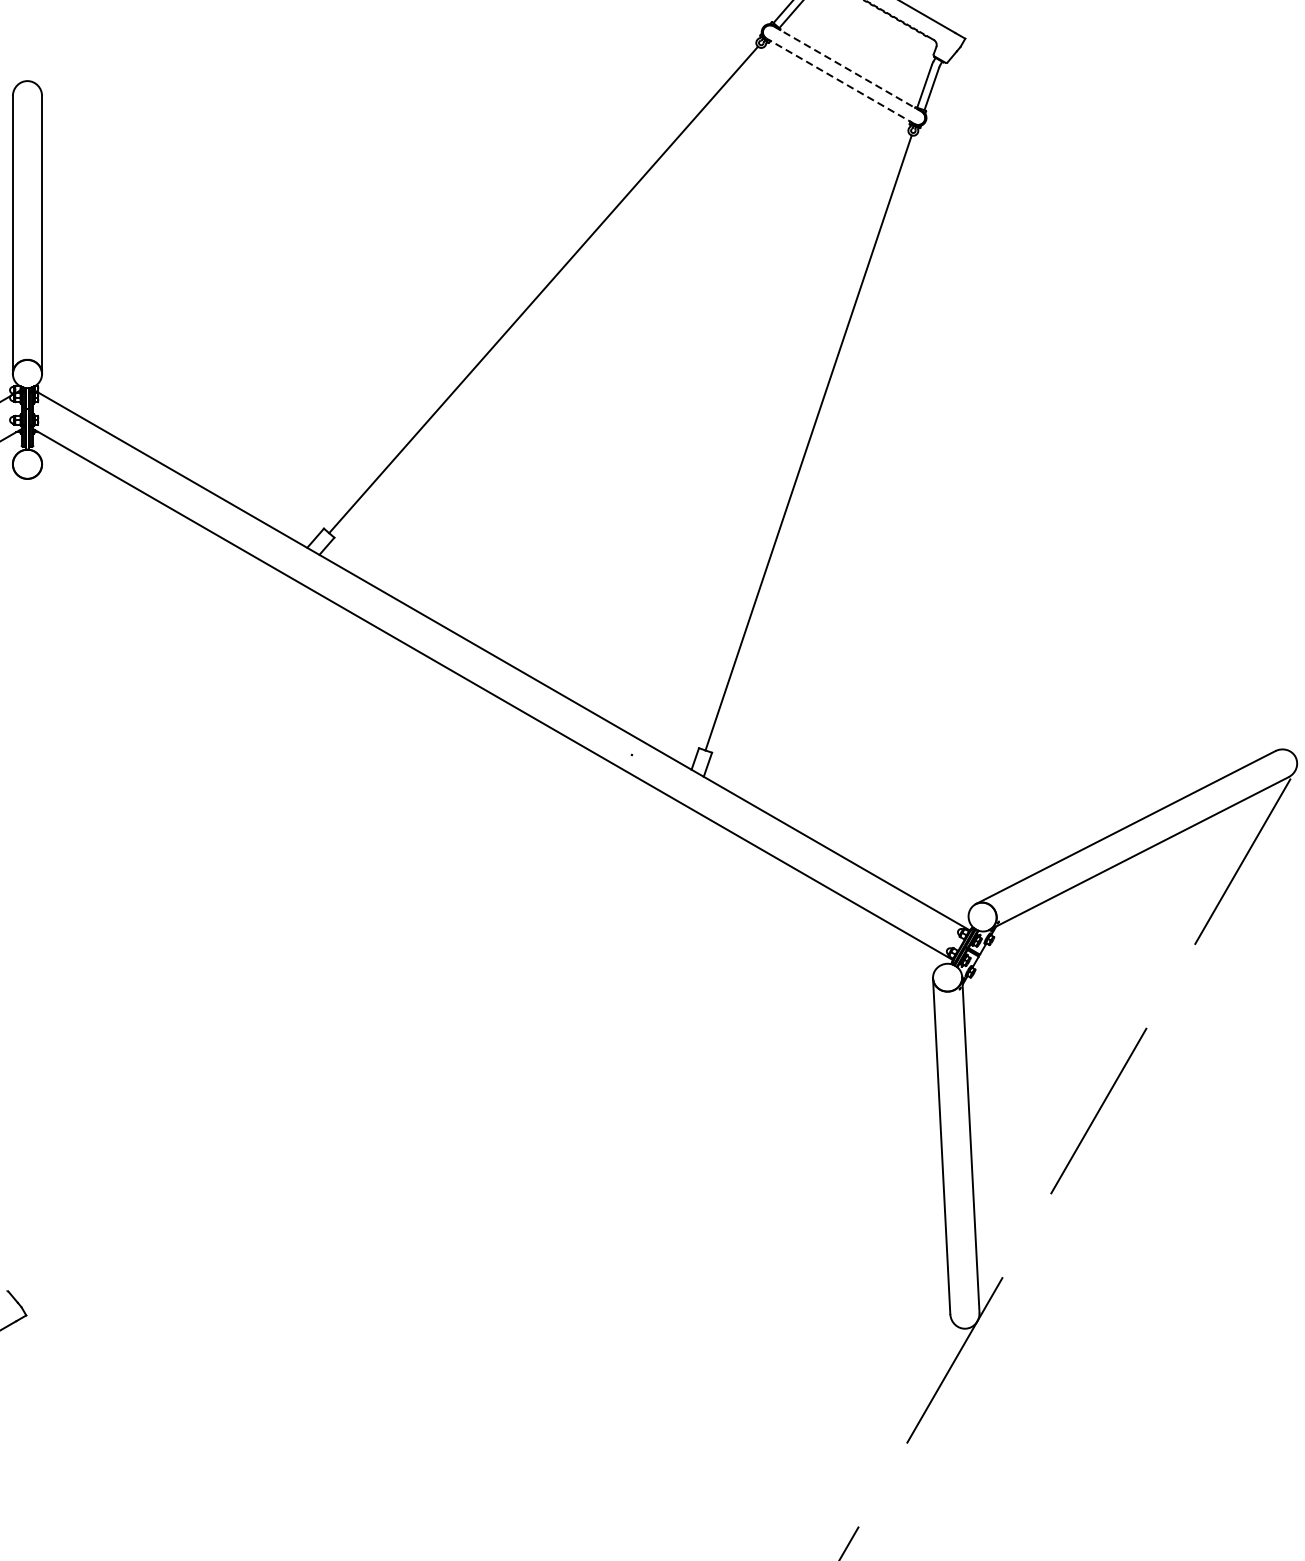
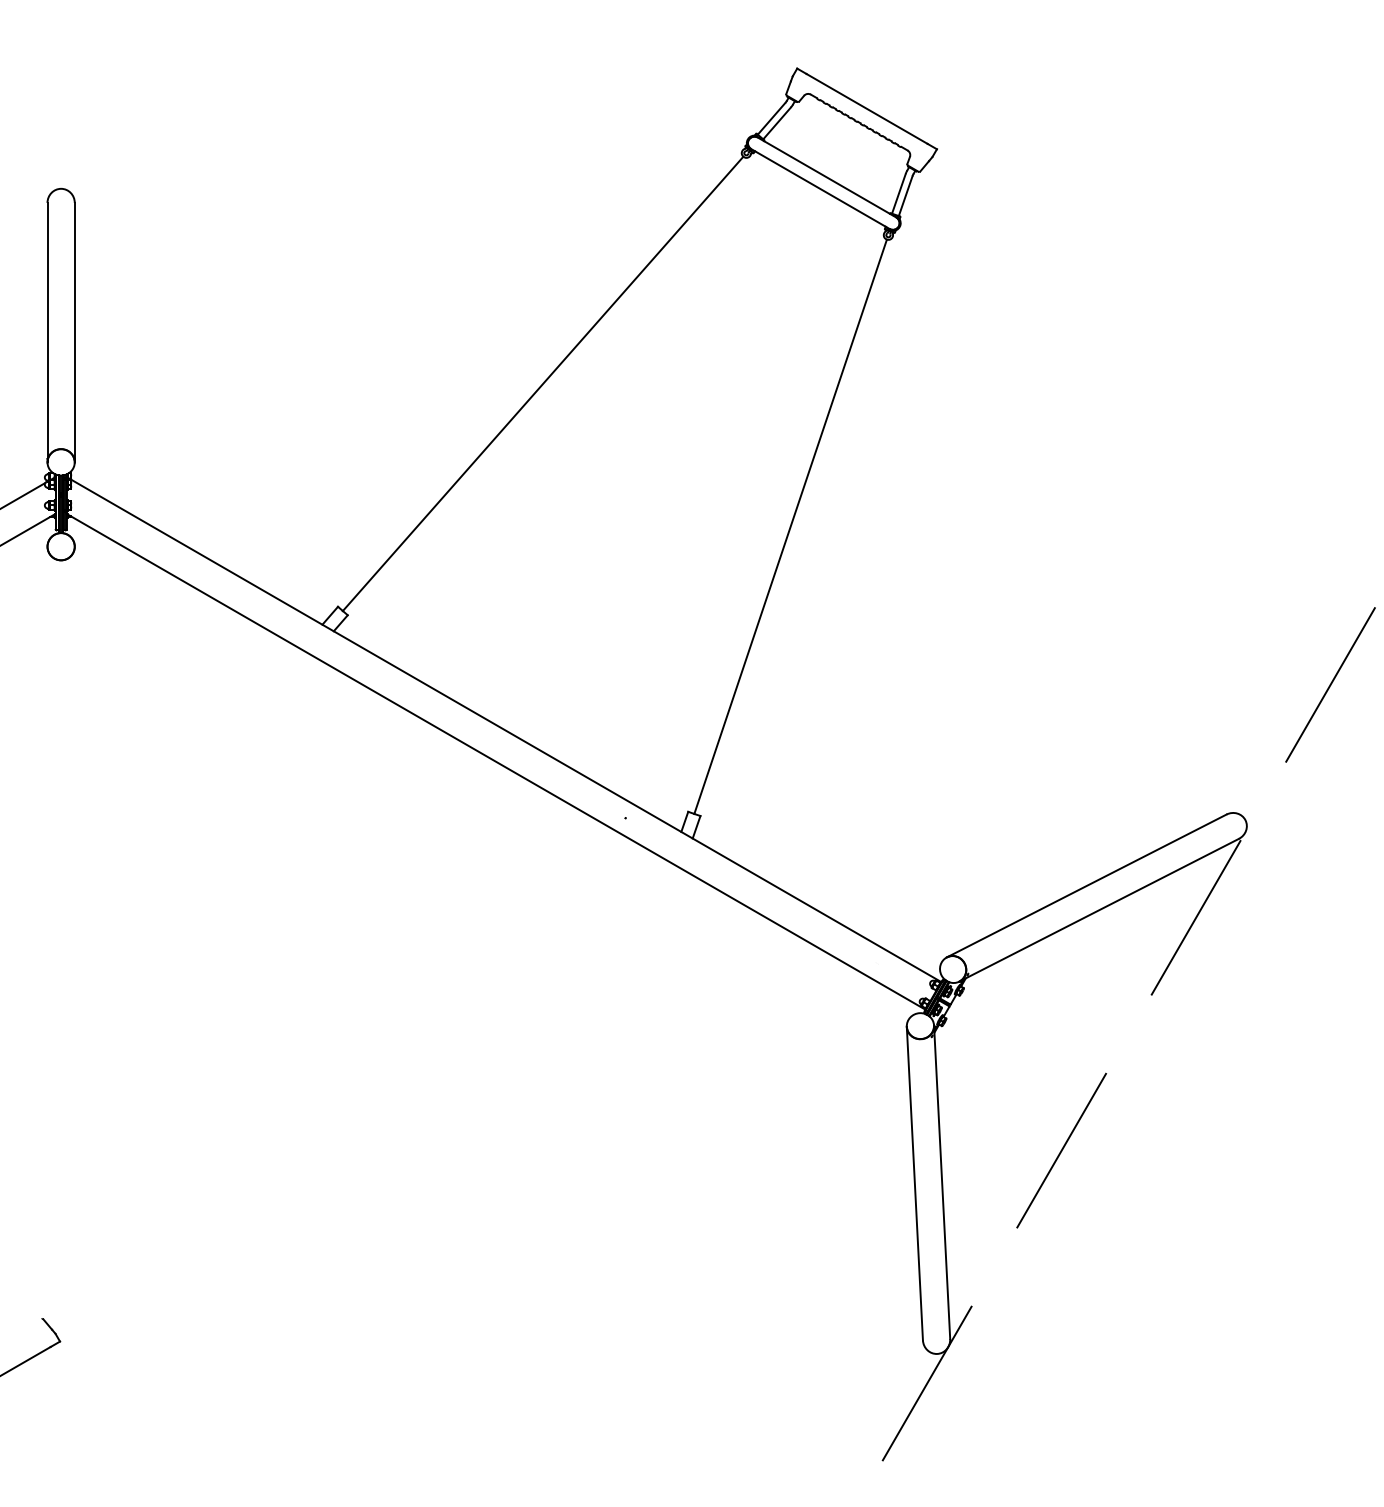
line: (848, 68) -> (827, 177), dashed -> solid
line: (840, 81) -> (820, 189), dashed -> solid

